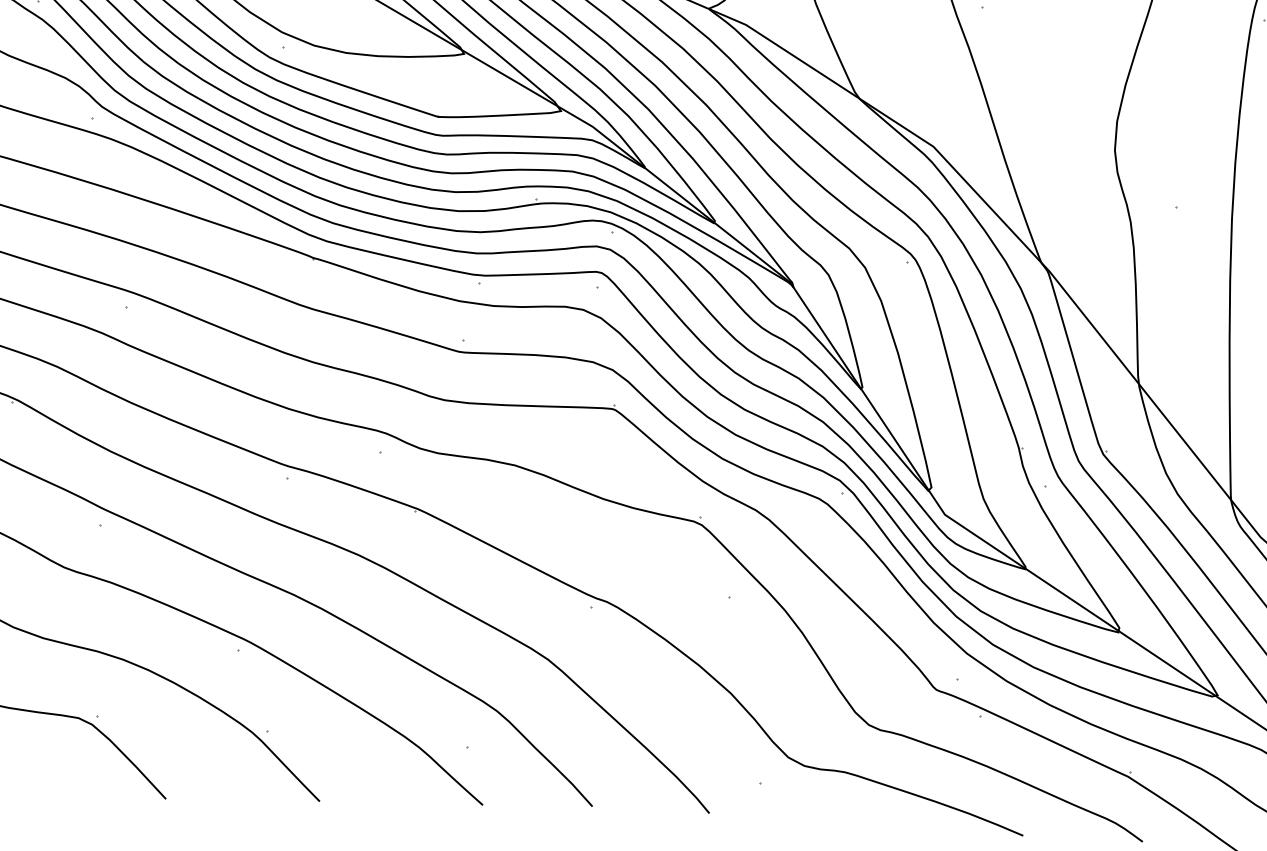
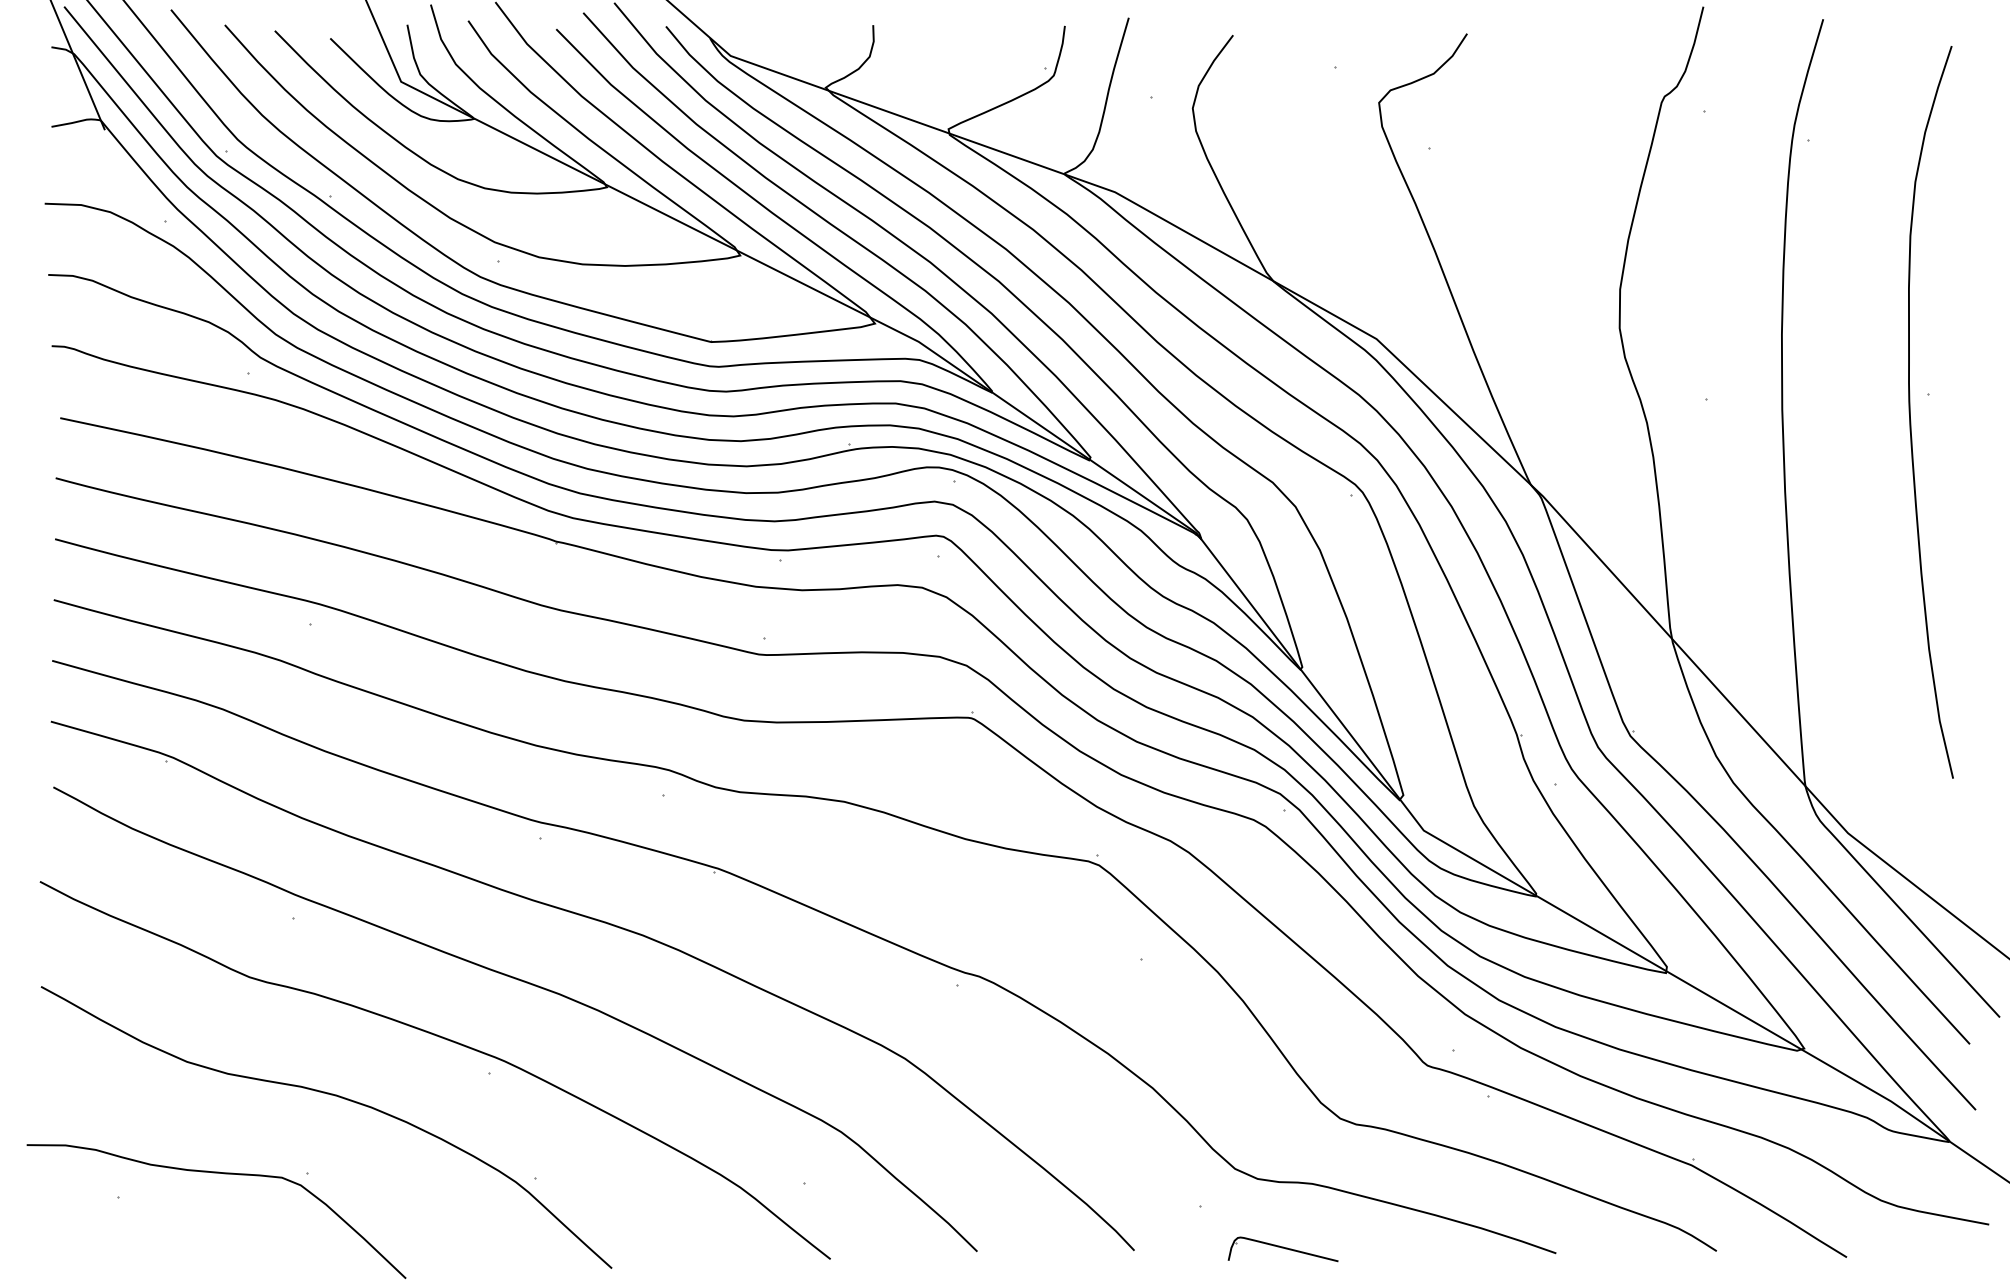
part: (819, 819) -> (1282, 1249), added

